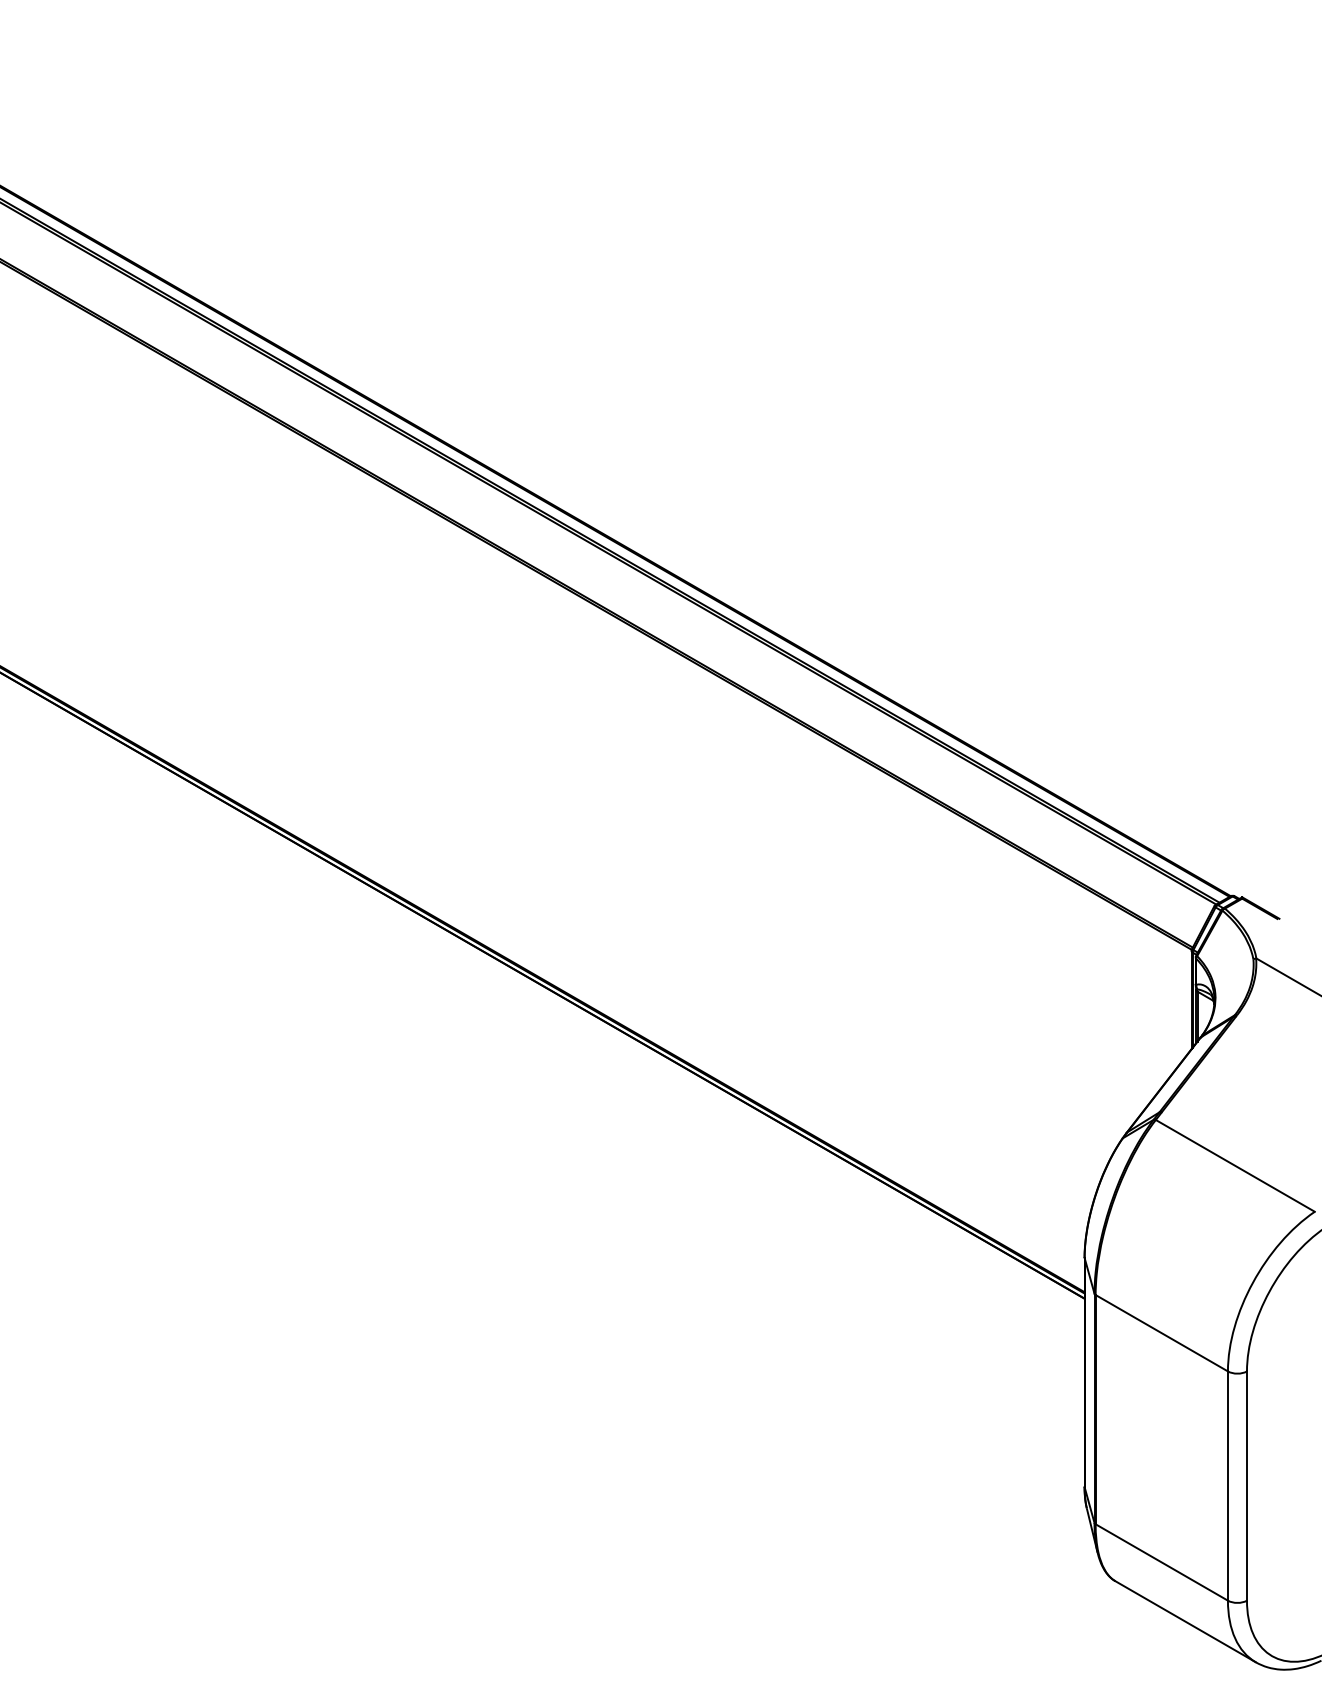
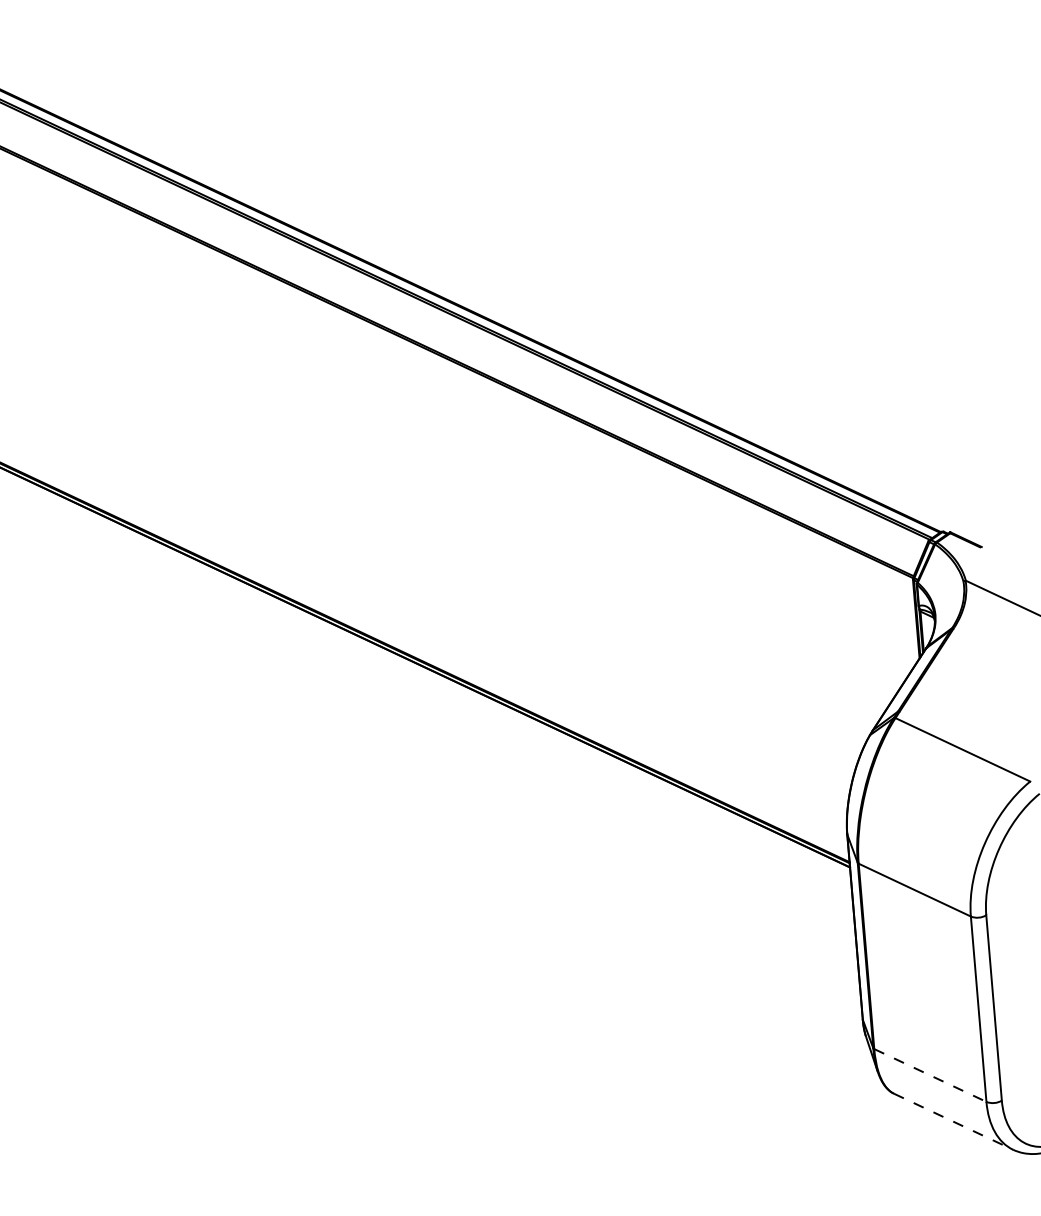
line: (1162, 1562) -> (930, 1075), solid -> dashed
line: (1185, 1621) -> (953, 1121), solid -> dashed

